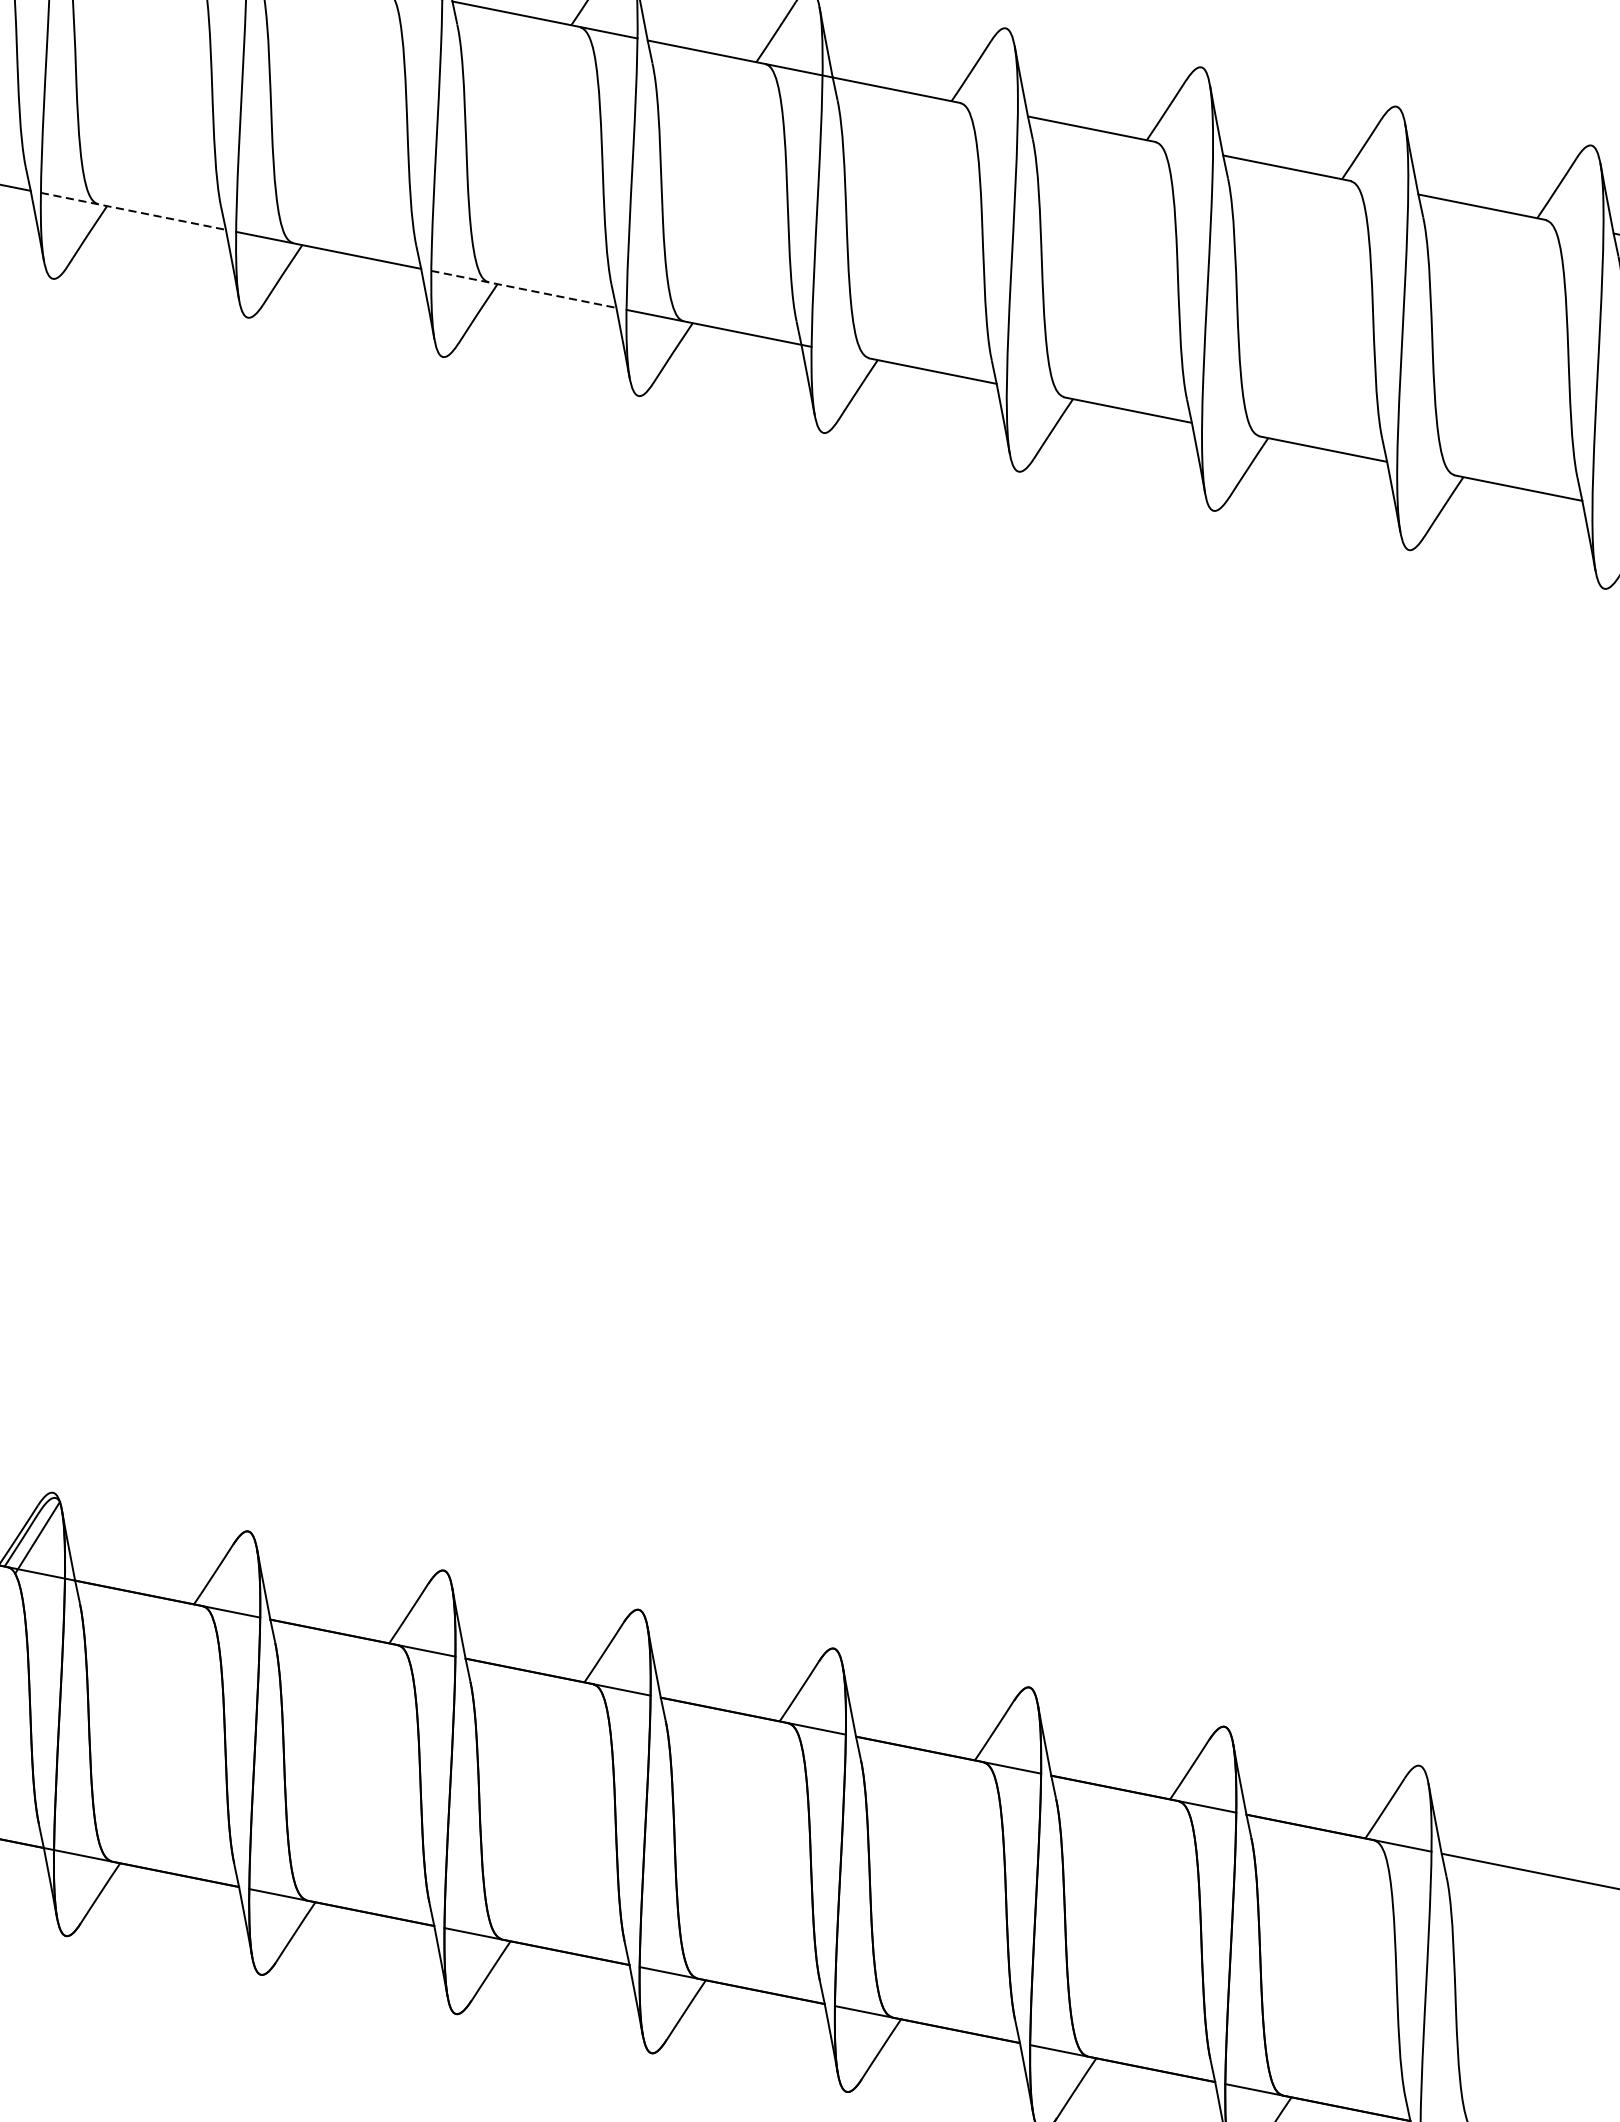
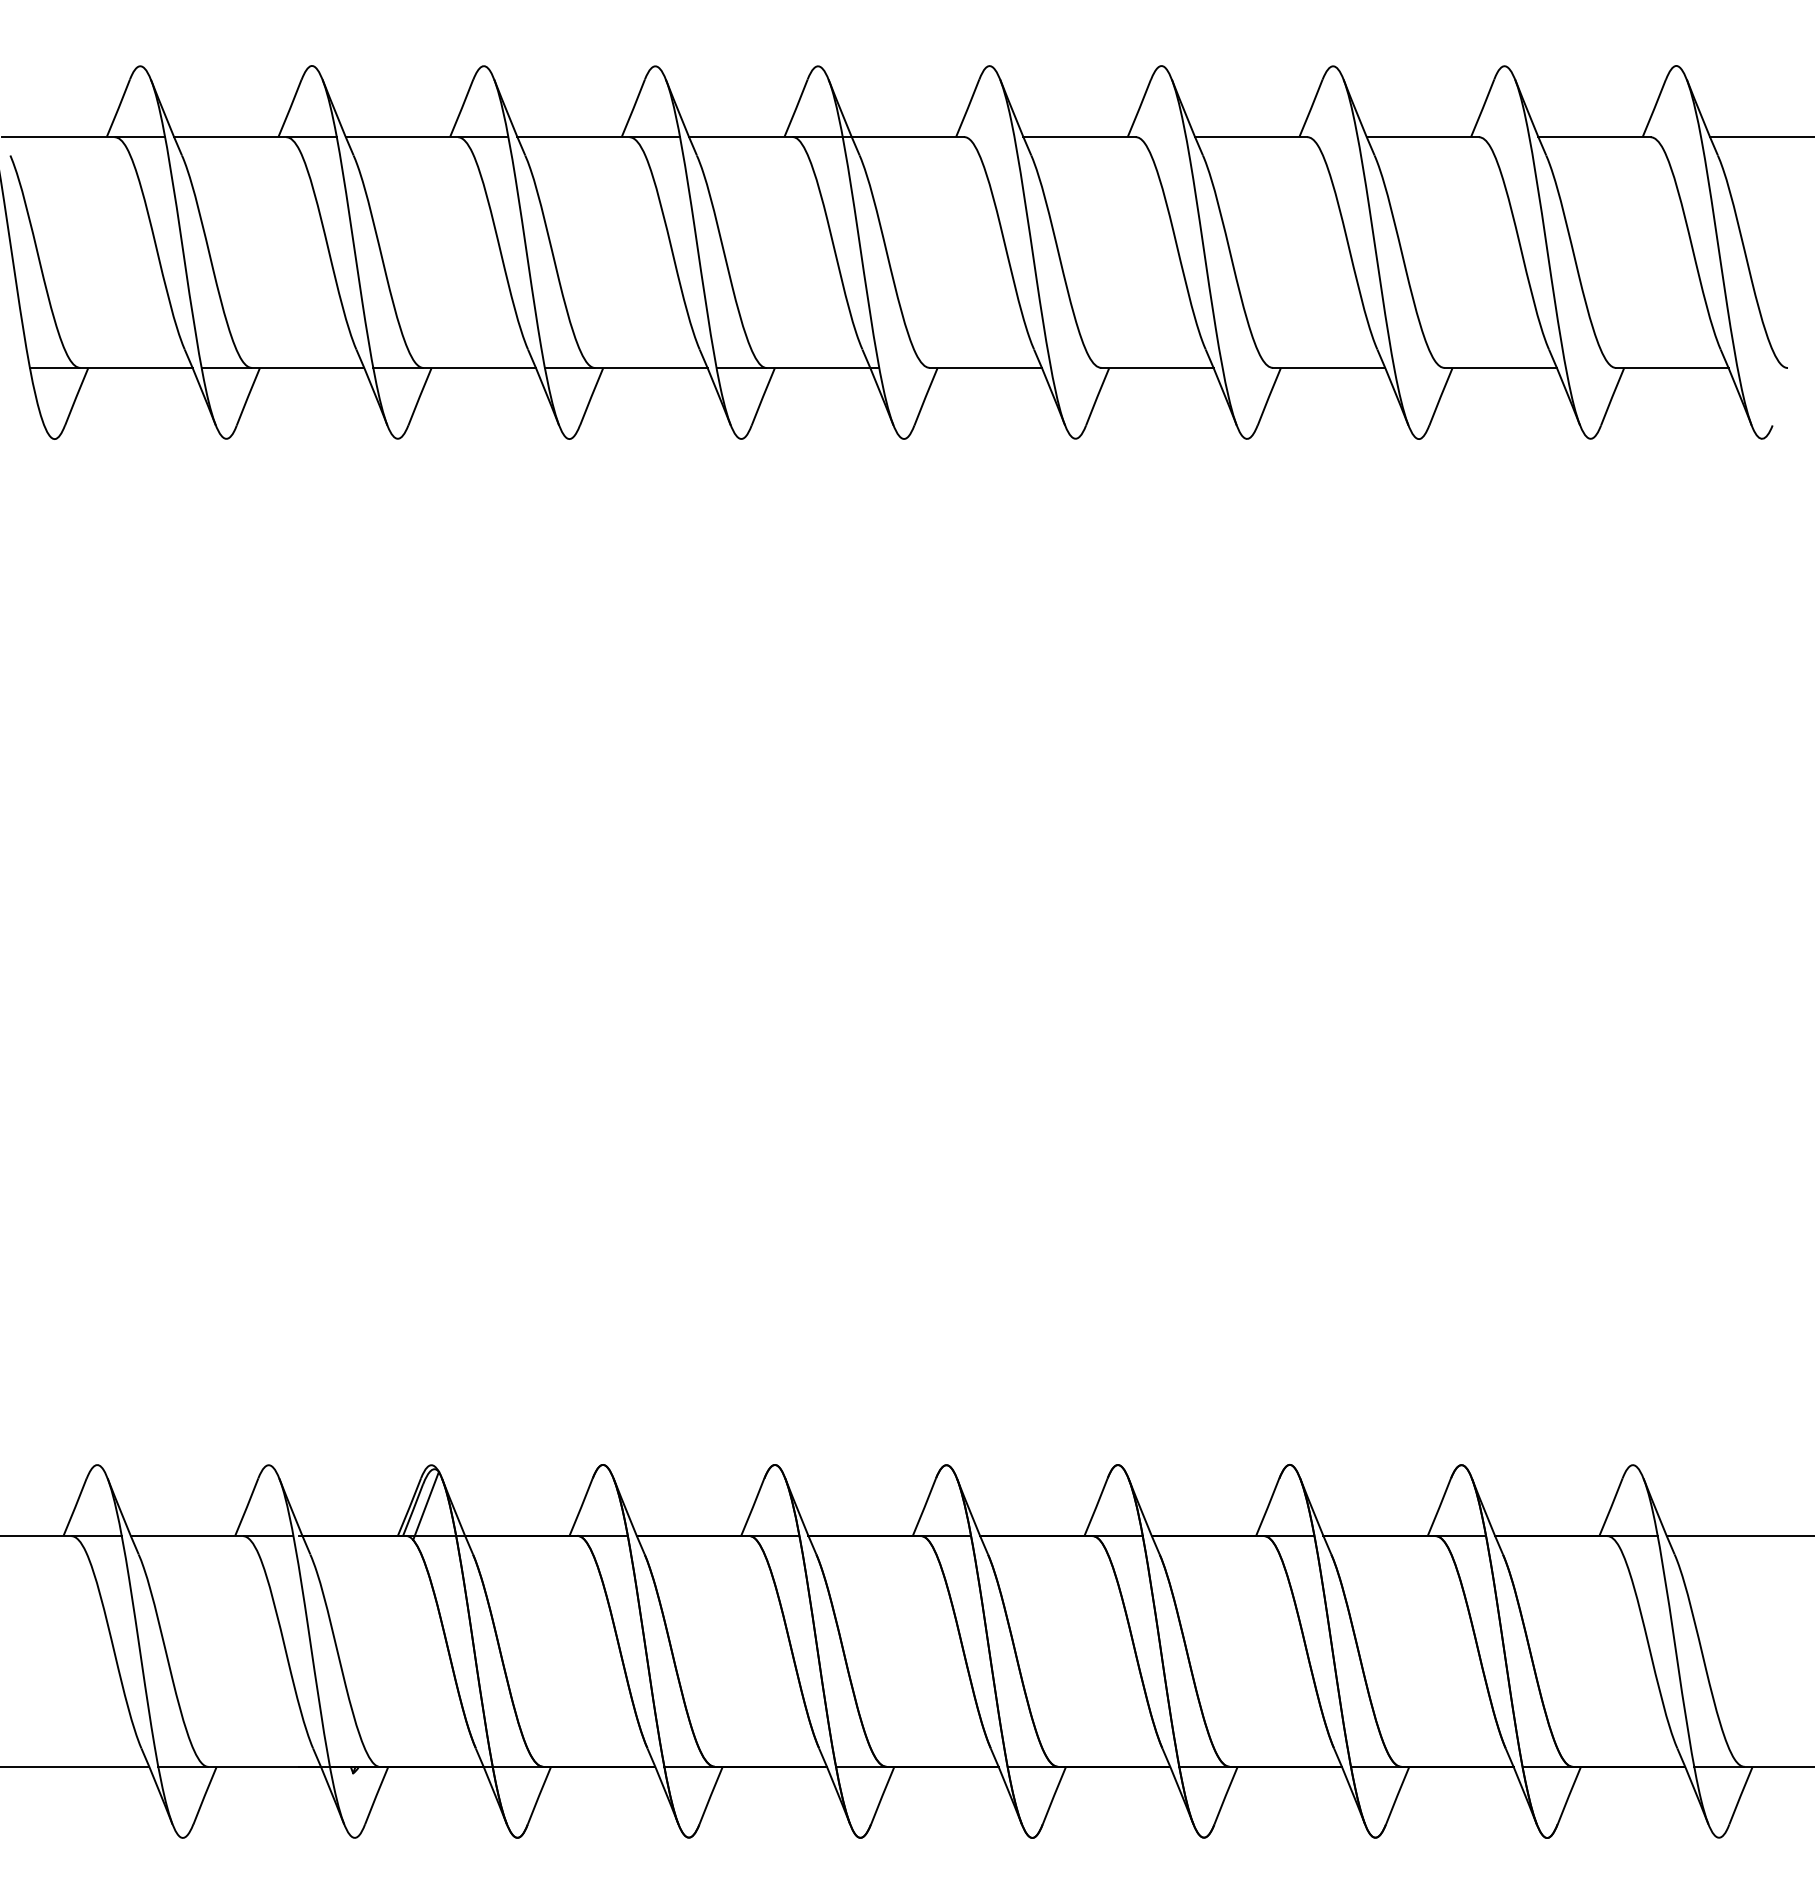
line: (133, 211) -> (283, 368), dashed -> solid
line: (524, 289) -> (626, 368), dashed -> solid

